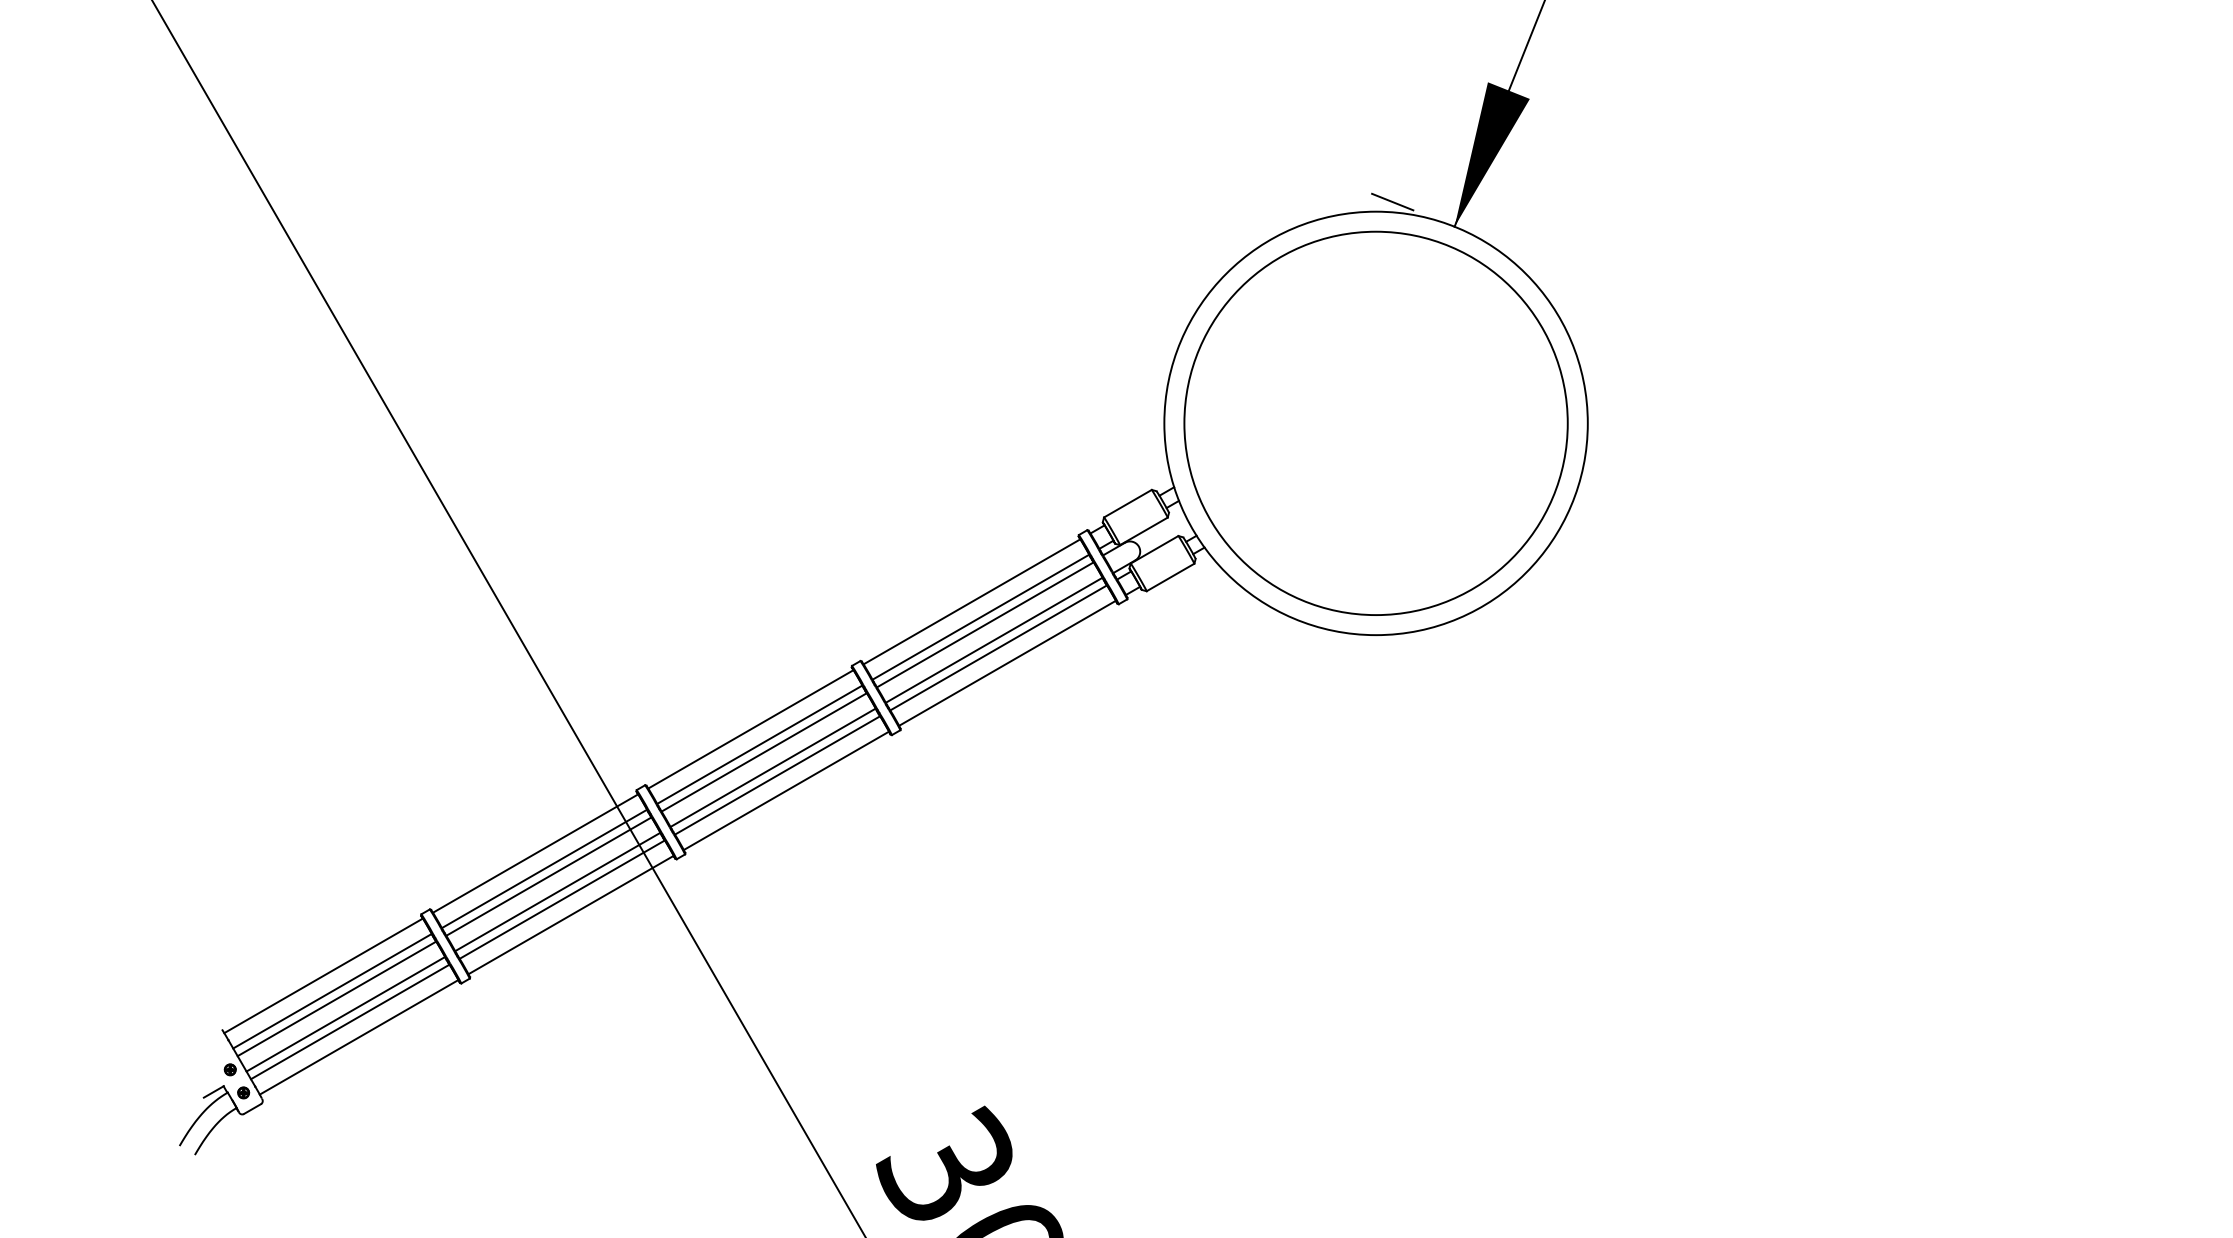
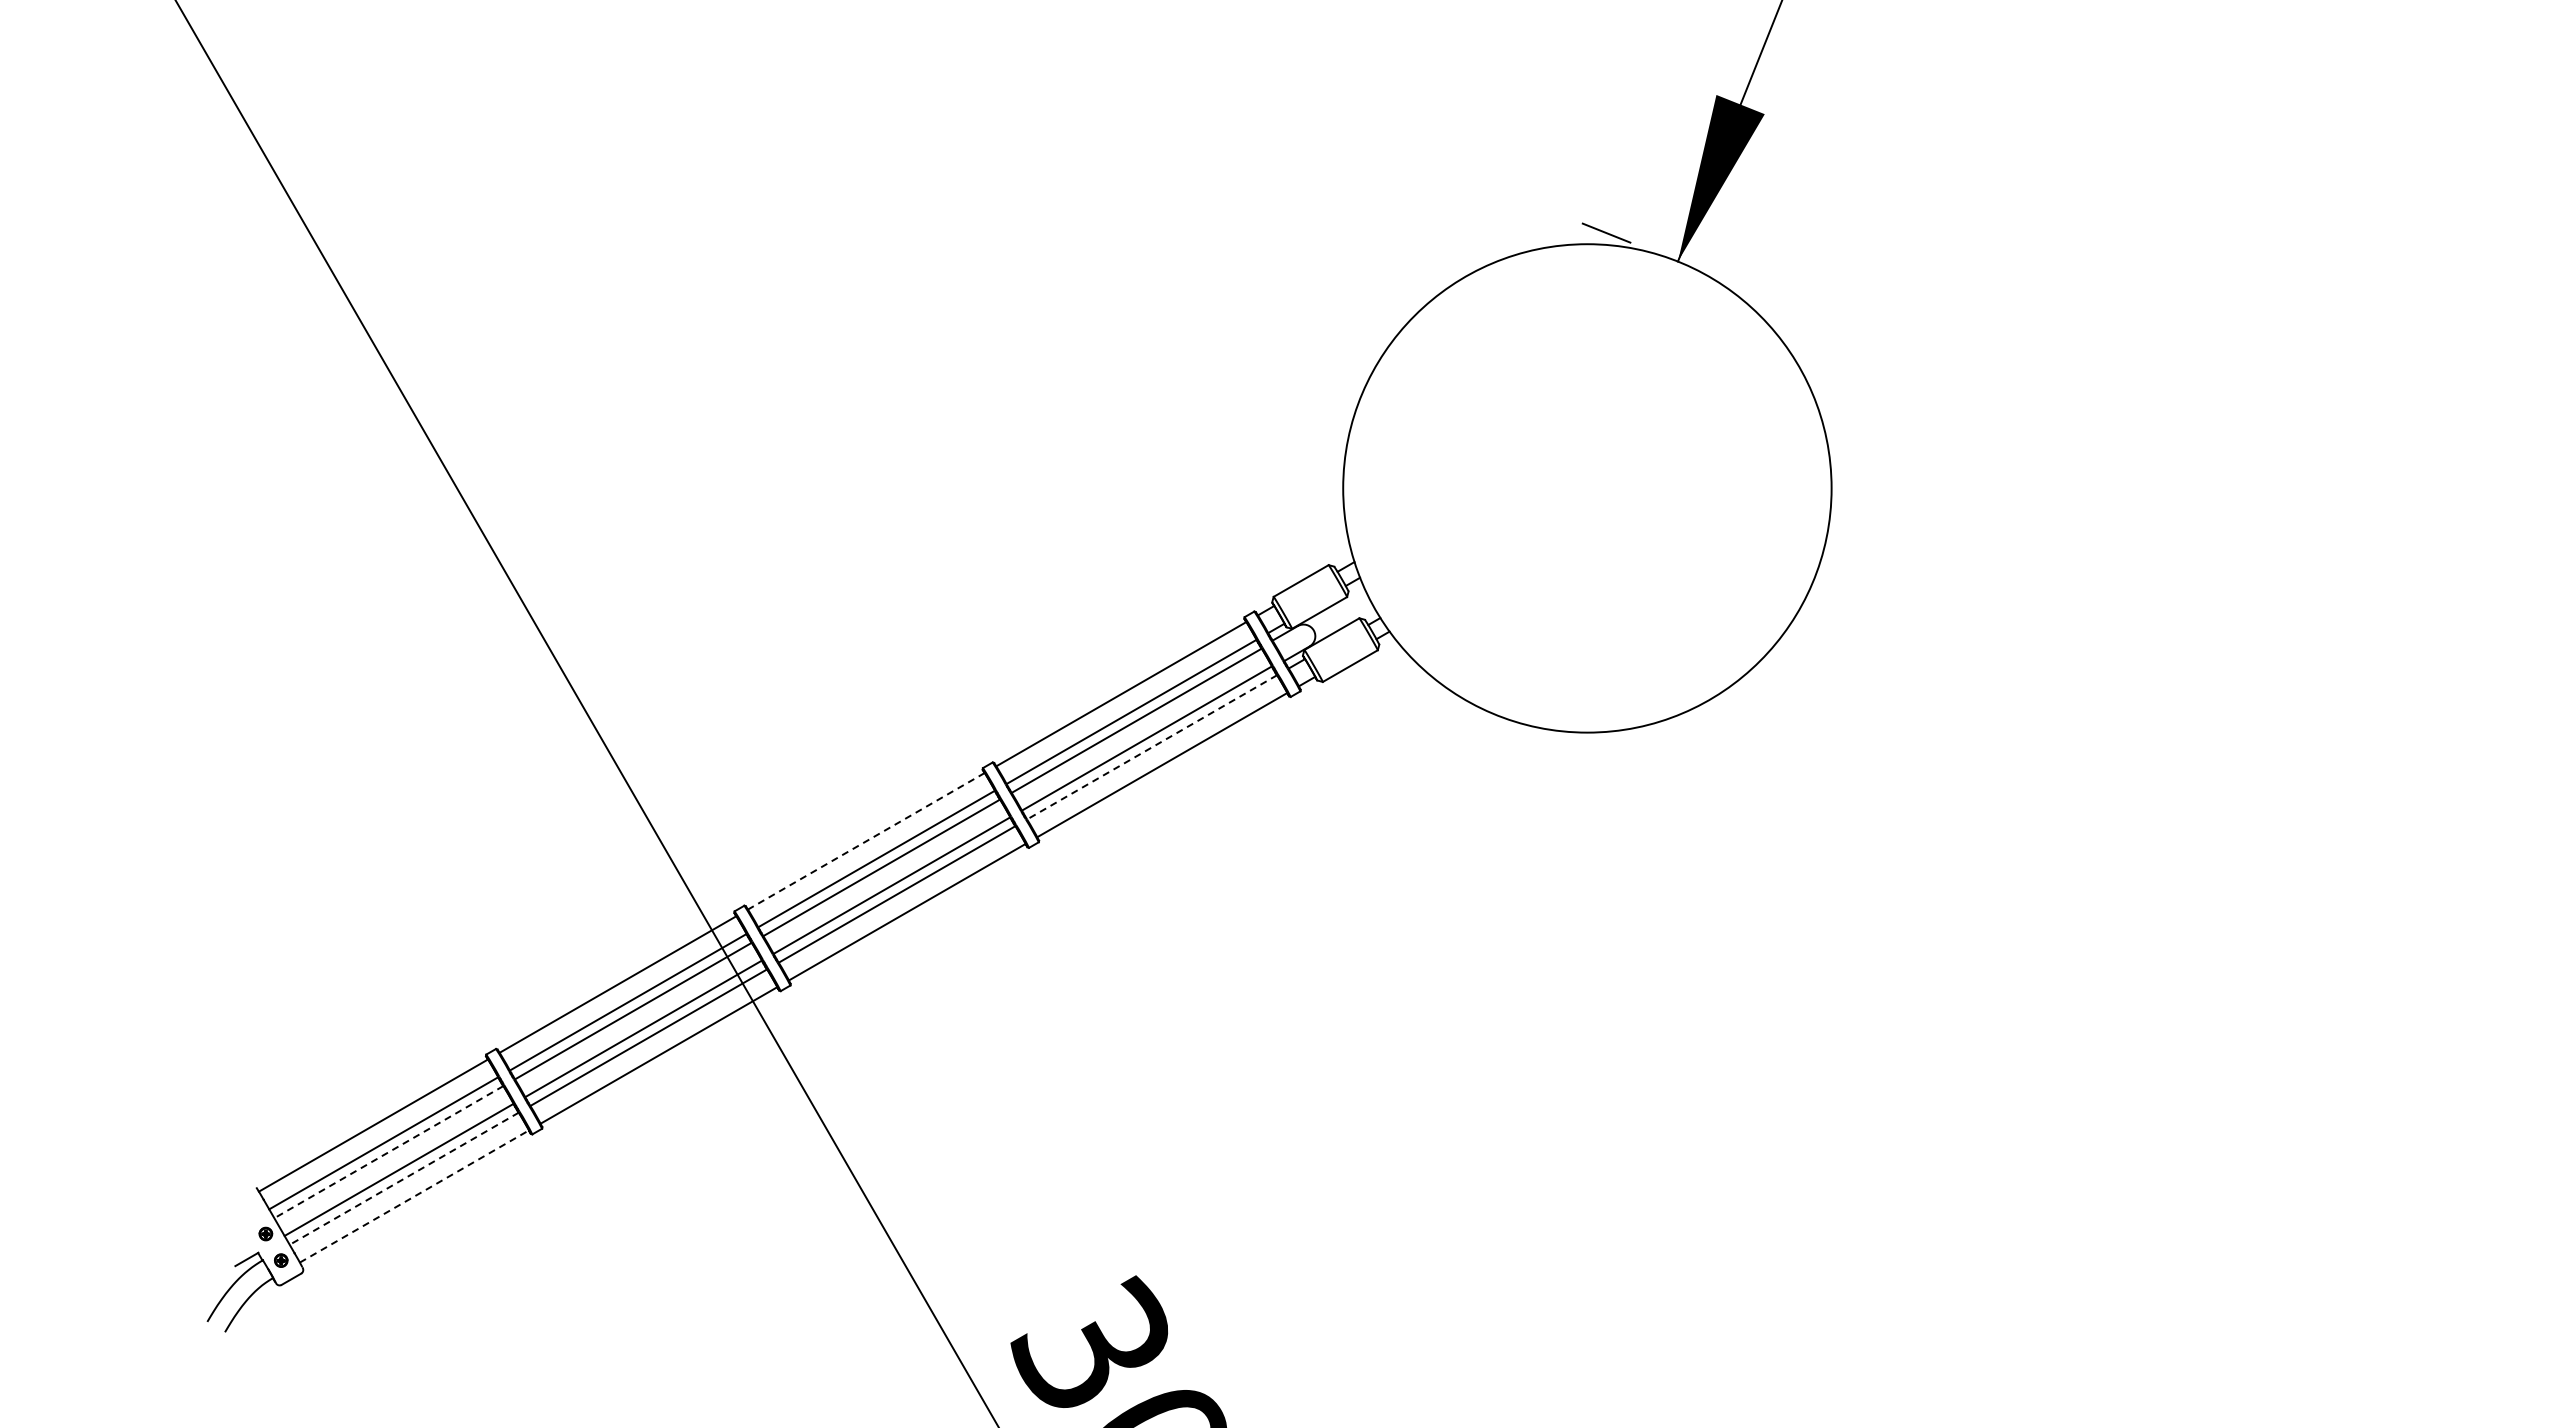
circle: (1376, 423) -> (1587, 488), removed
line: (998, 648) -> (1151, 747), solid -> dashed
line: (751, 729) -> (866, 841), solid -> dashed
line: (336, 999) -> (388, 1152), solid -> dashed
line: (349, 1021) -> (403, 1178), solid -> dashed
line: (359, 1037) -> (414, 1196), solid -> dashed

